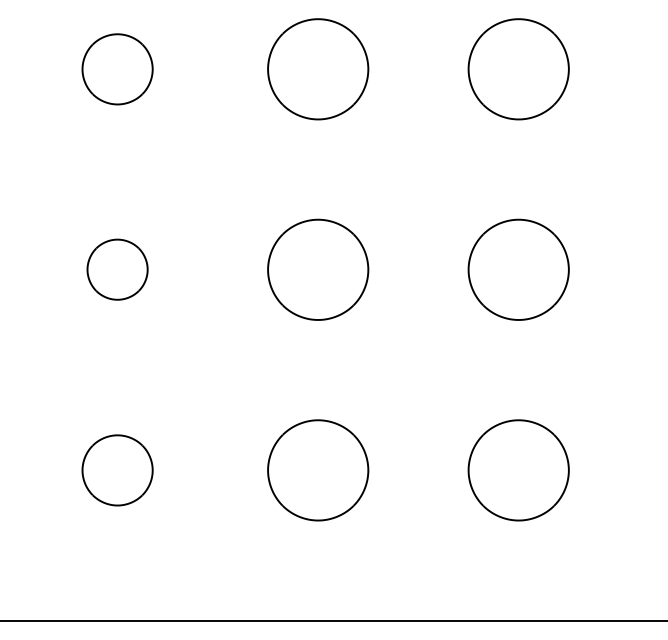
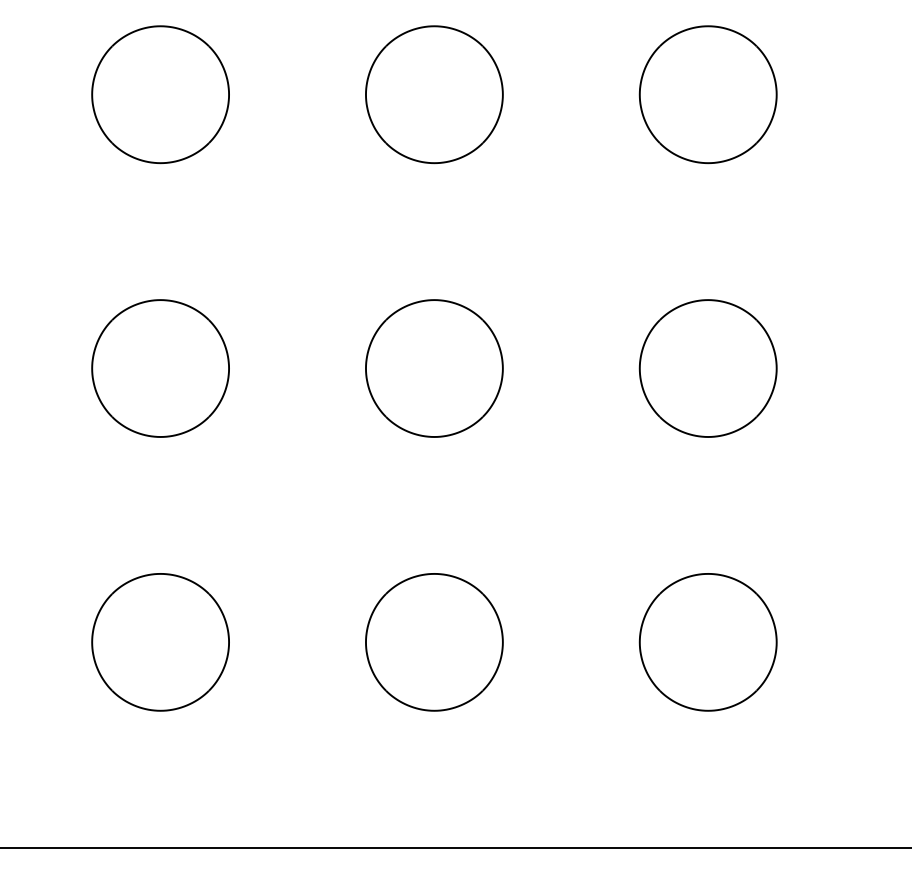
part: (117, 69) -> (160, 94), size x1.43
part: (117, 269) -> (160, 368), size x1.67
part: (117, 470) -> (160, 642), size x1.43

